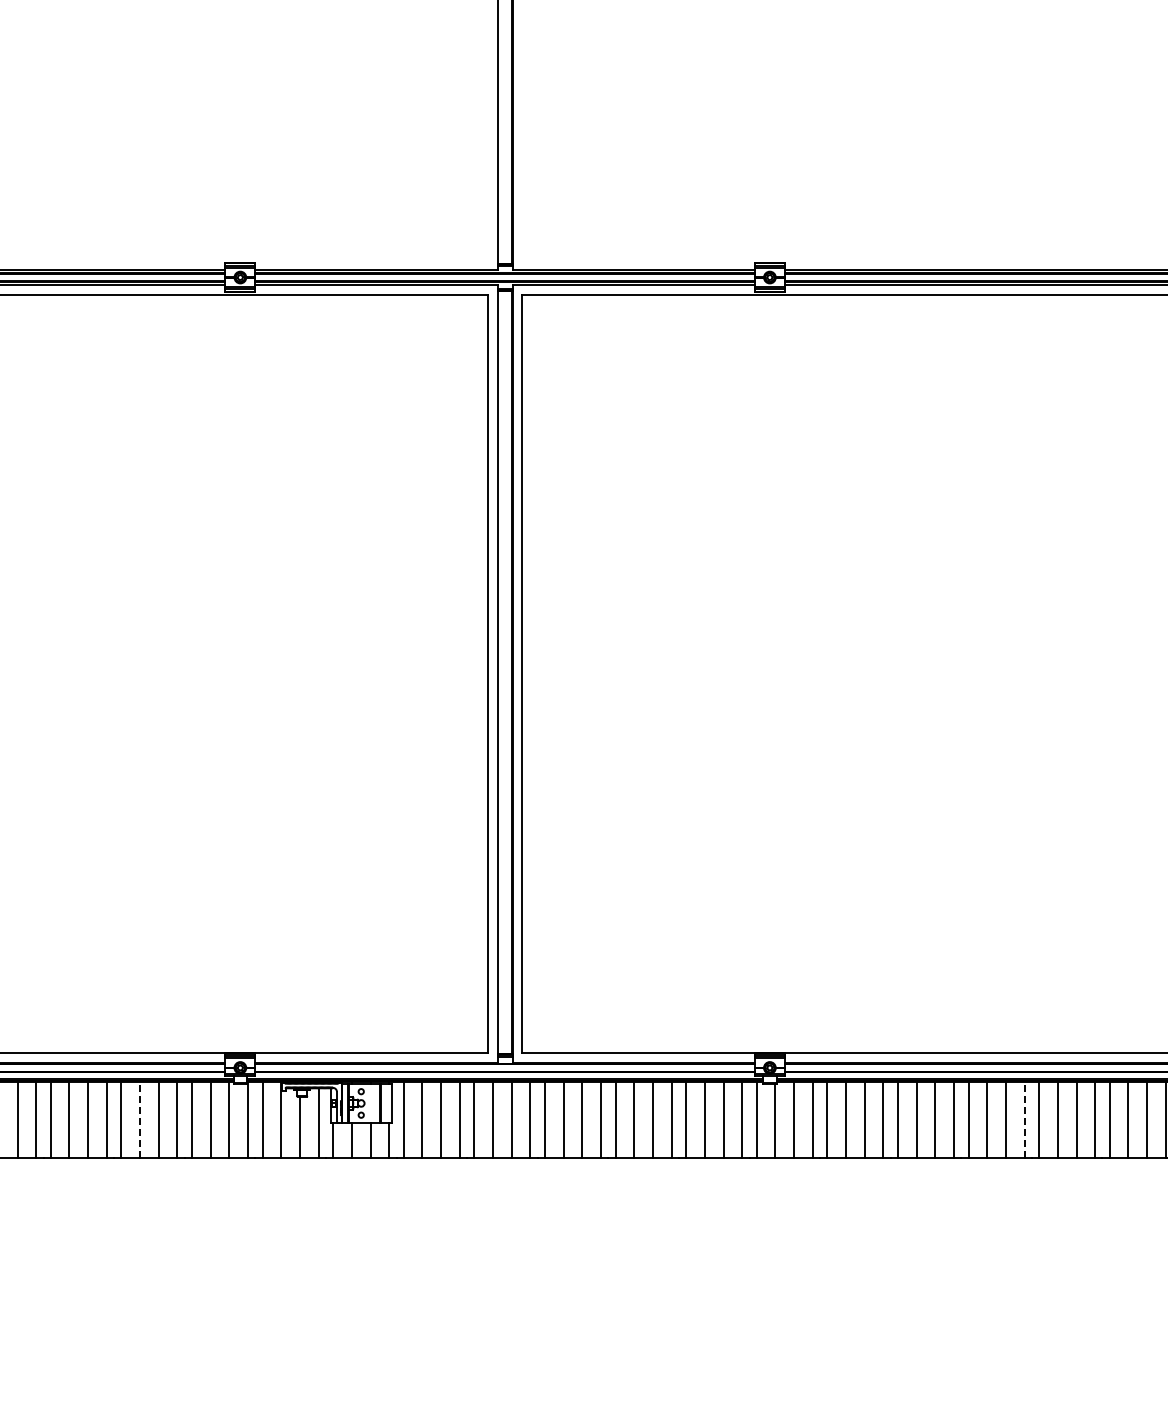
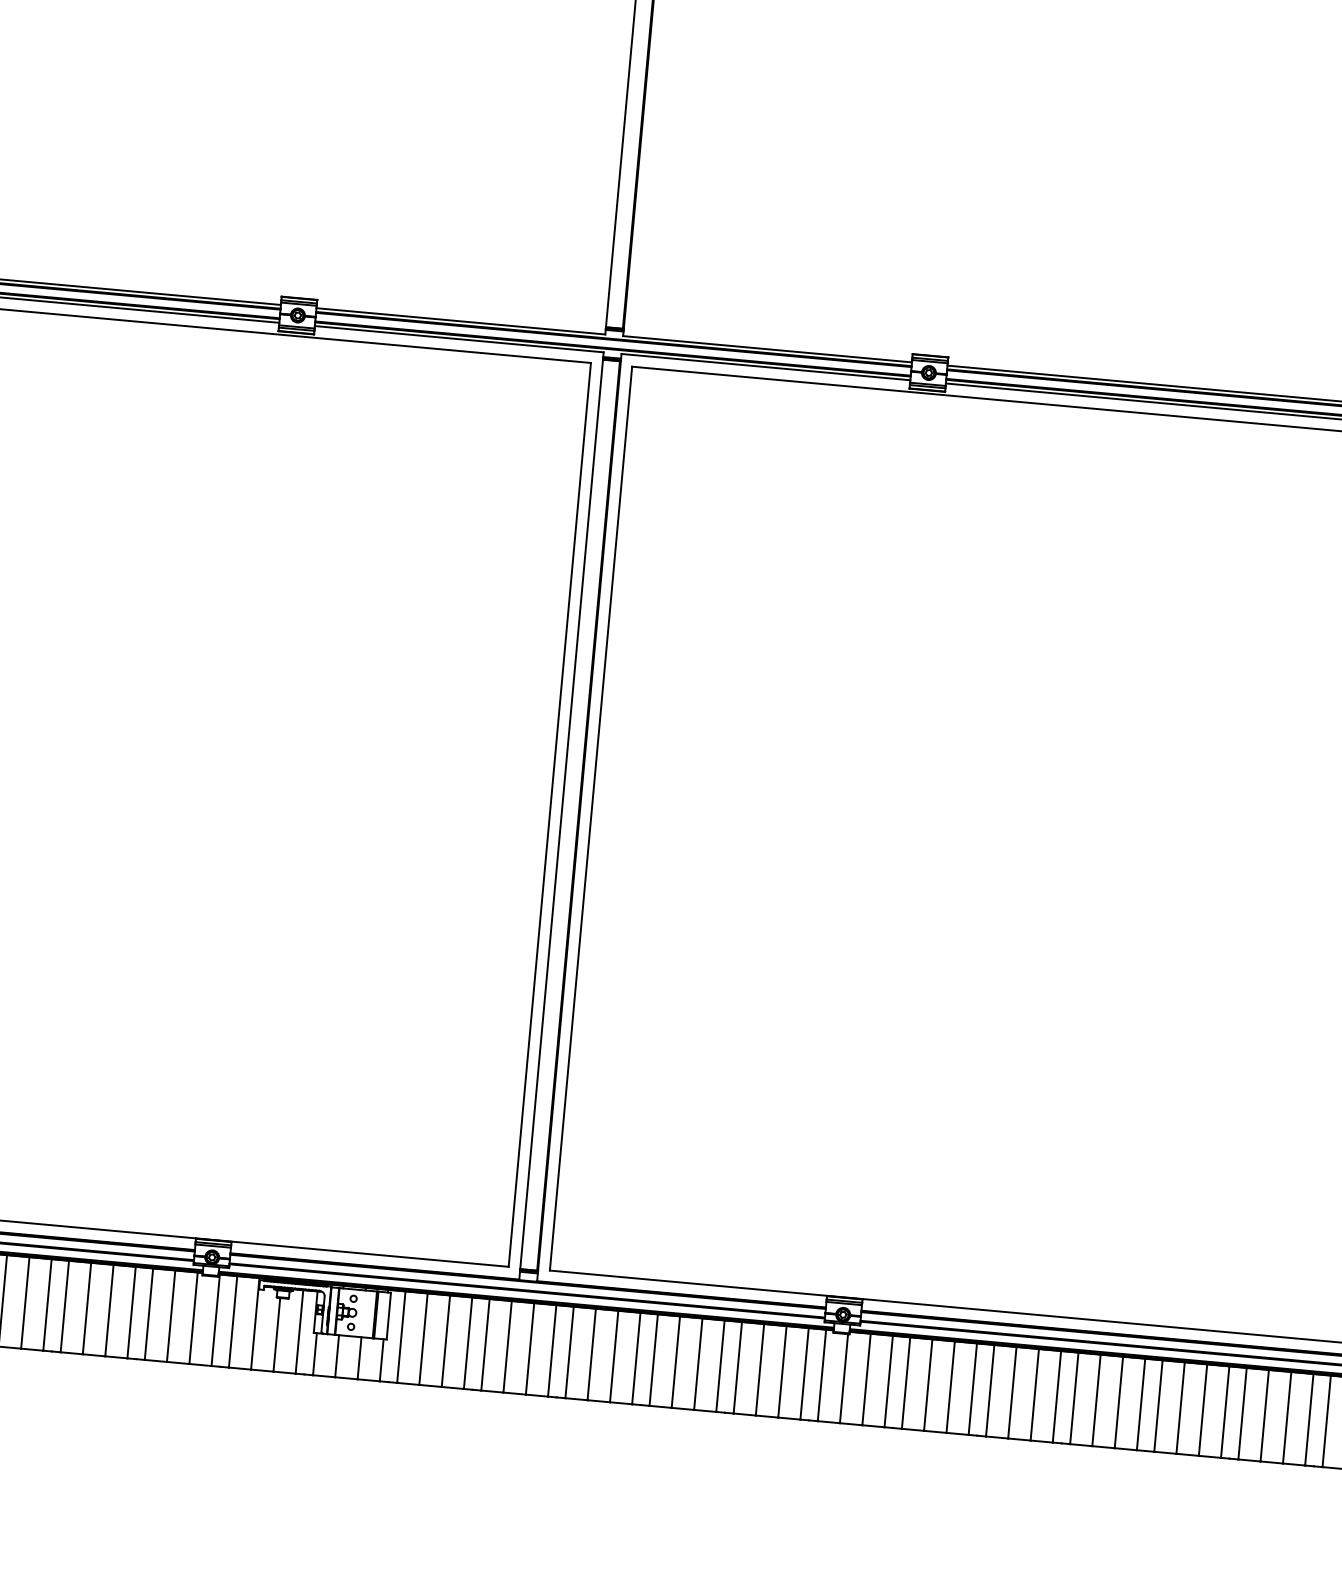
line: (140, 1119) -> (87, 1308), dashed -> solid
line: (1024, 1119) -> (1141, 1403), dashed -> solid

